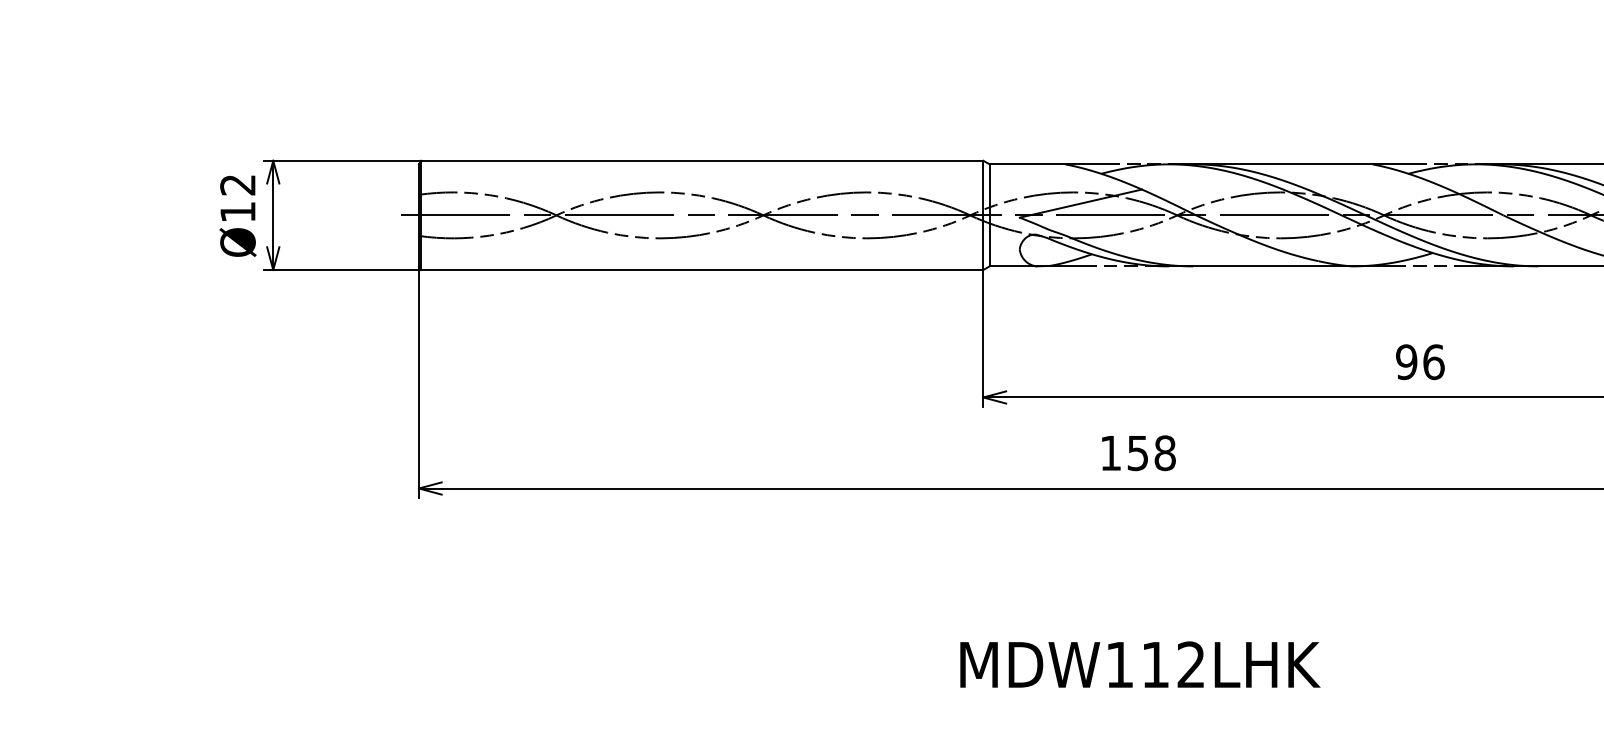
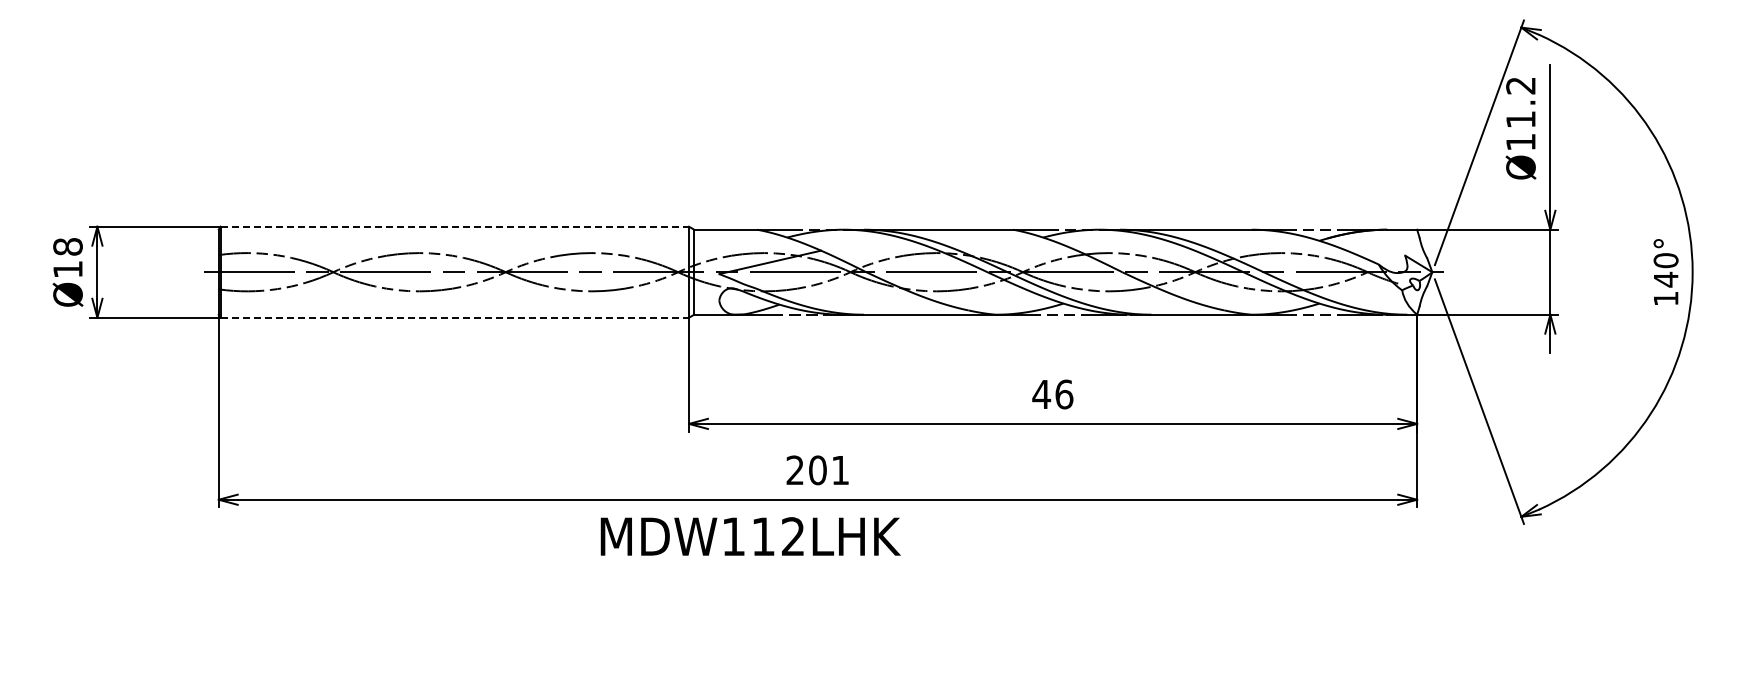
line: (703, 160) -> (455, 226), solid -> dashed
text: (237, 184) -> (67, 246), Ø12 -> Ø18
line: (703, 269) -> (455, 317), solid -> dashed
text: (1406, 362) -> (1041, 394), 96 -> 46
text: (1137, 453) -> (817, 470), 158 -> 201
text: (1139, 664) -> (750, 536), moved

